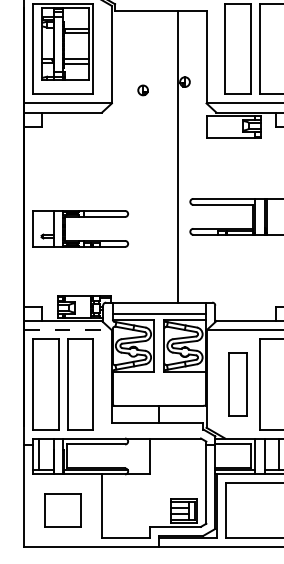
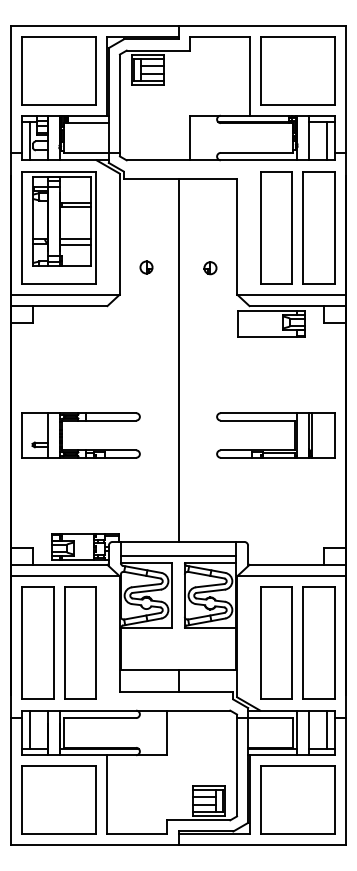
part: (143, 90) -> (146, 267), moved
line: (177, 156) -> (178, 360), moved
part: (80, 217) -> (80, 421), moved
line: (68, 330) -> (65, 576), dashed -> solid
part: (238, 383) -> (276, 642), size x1.43
part: (62, 510) -> (58, 799), size x1.67

